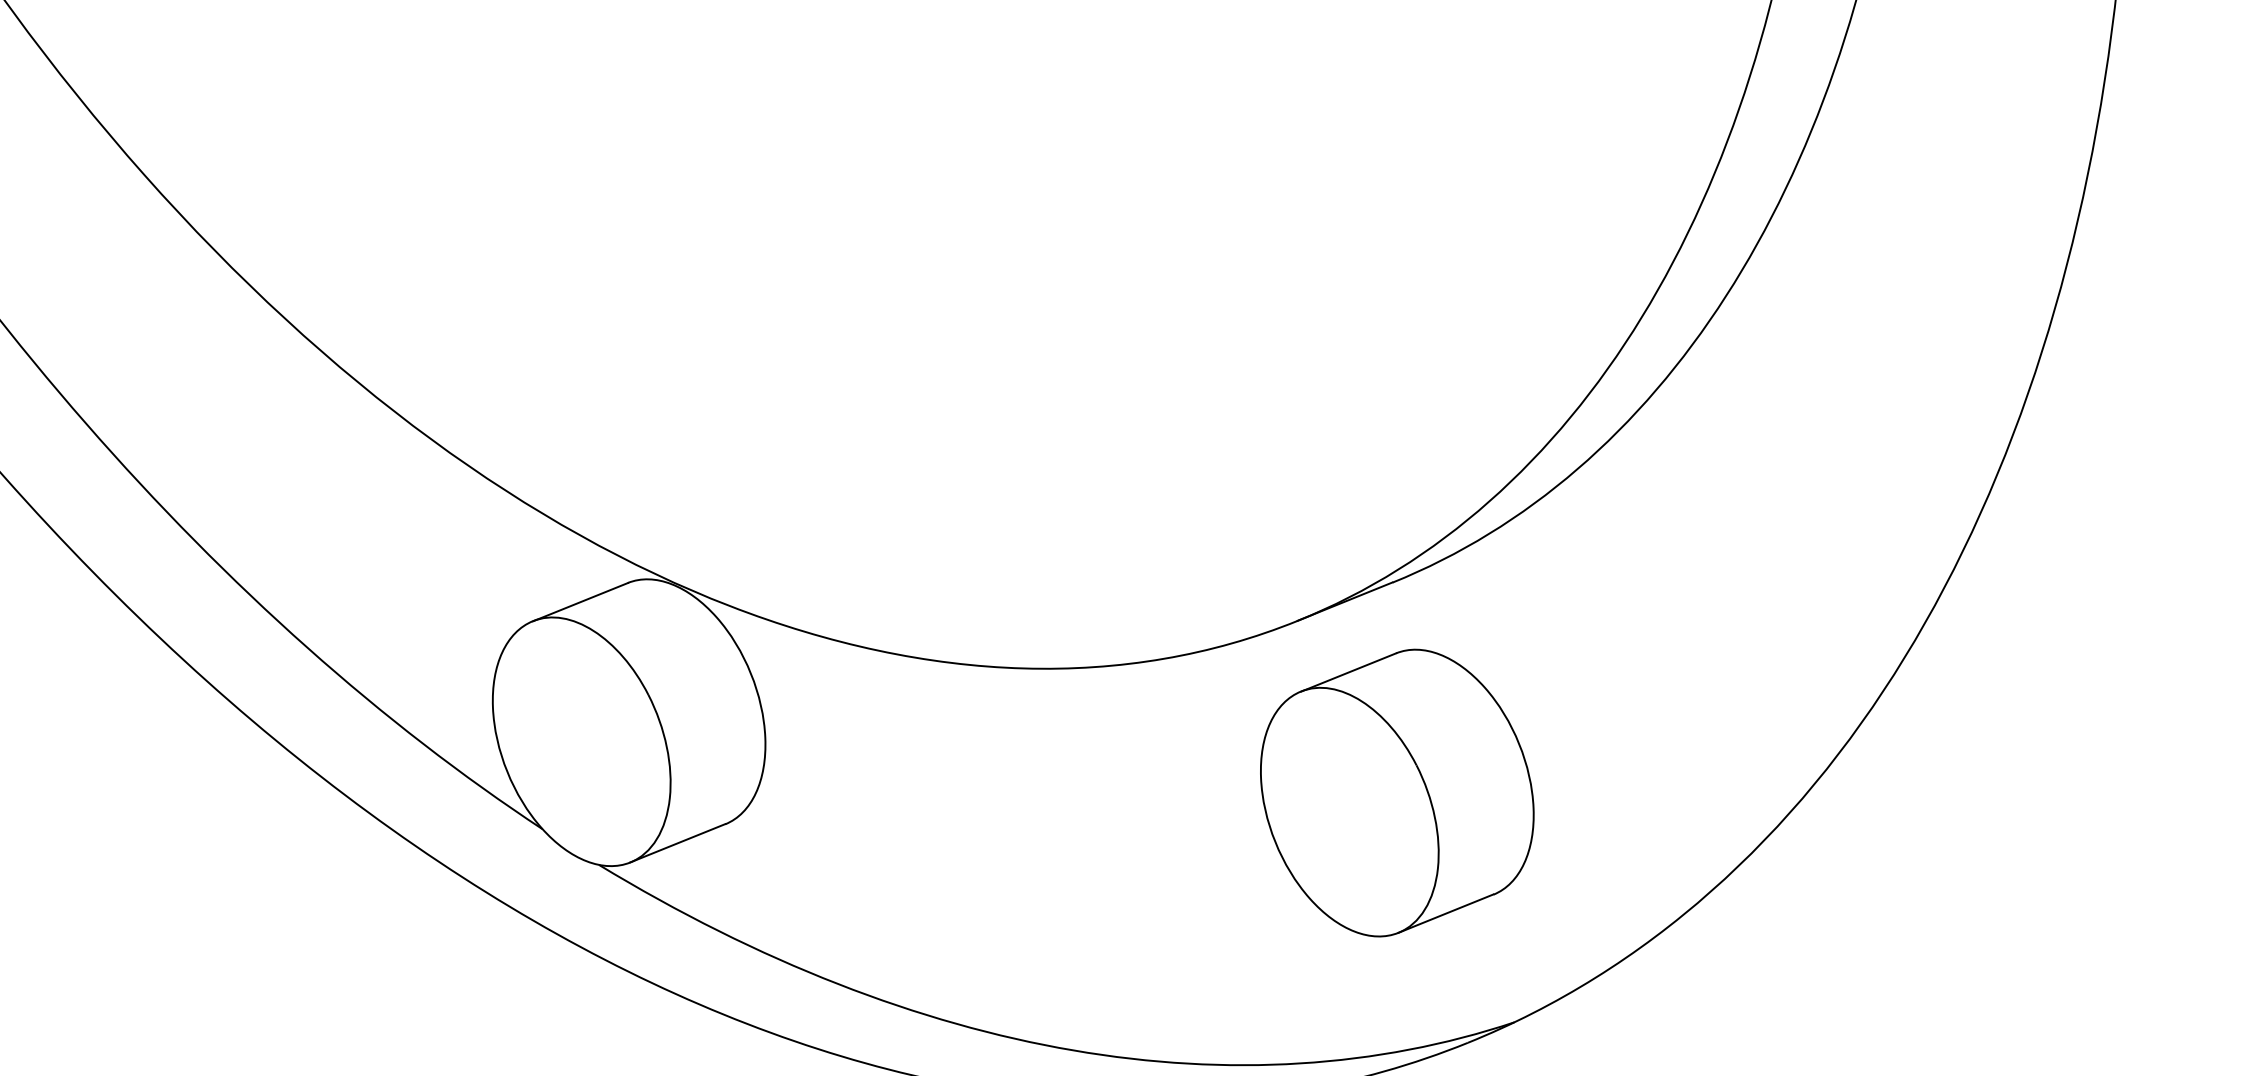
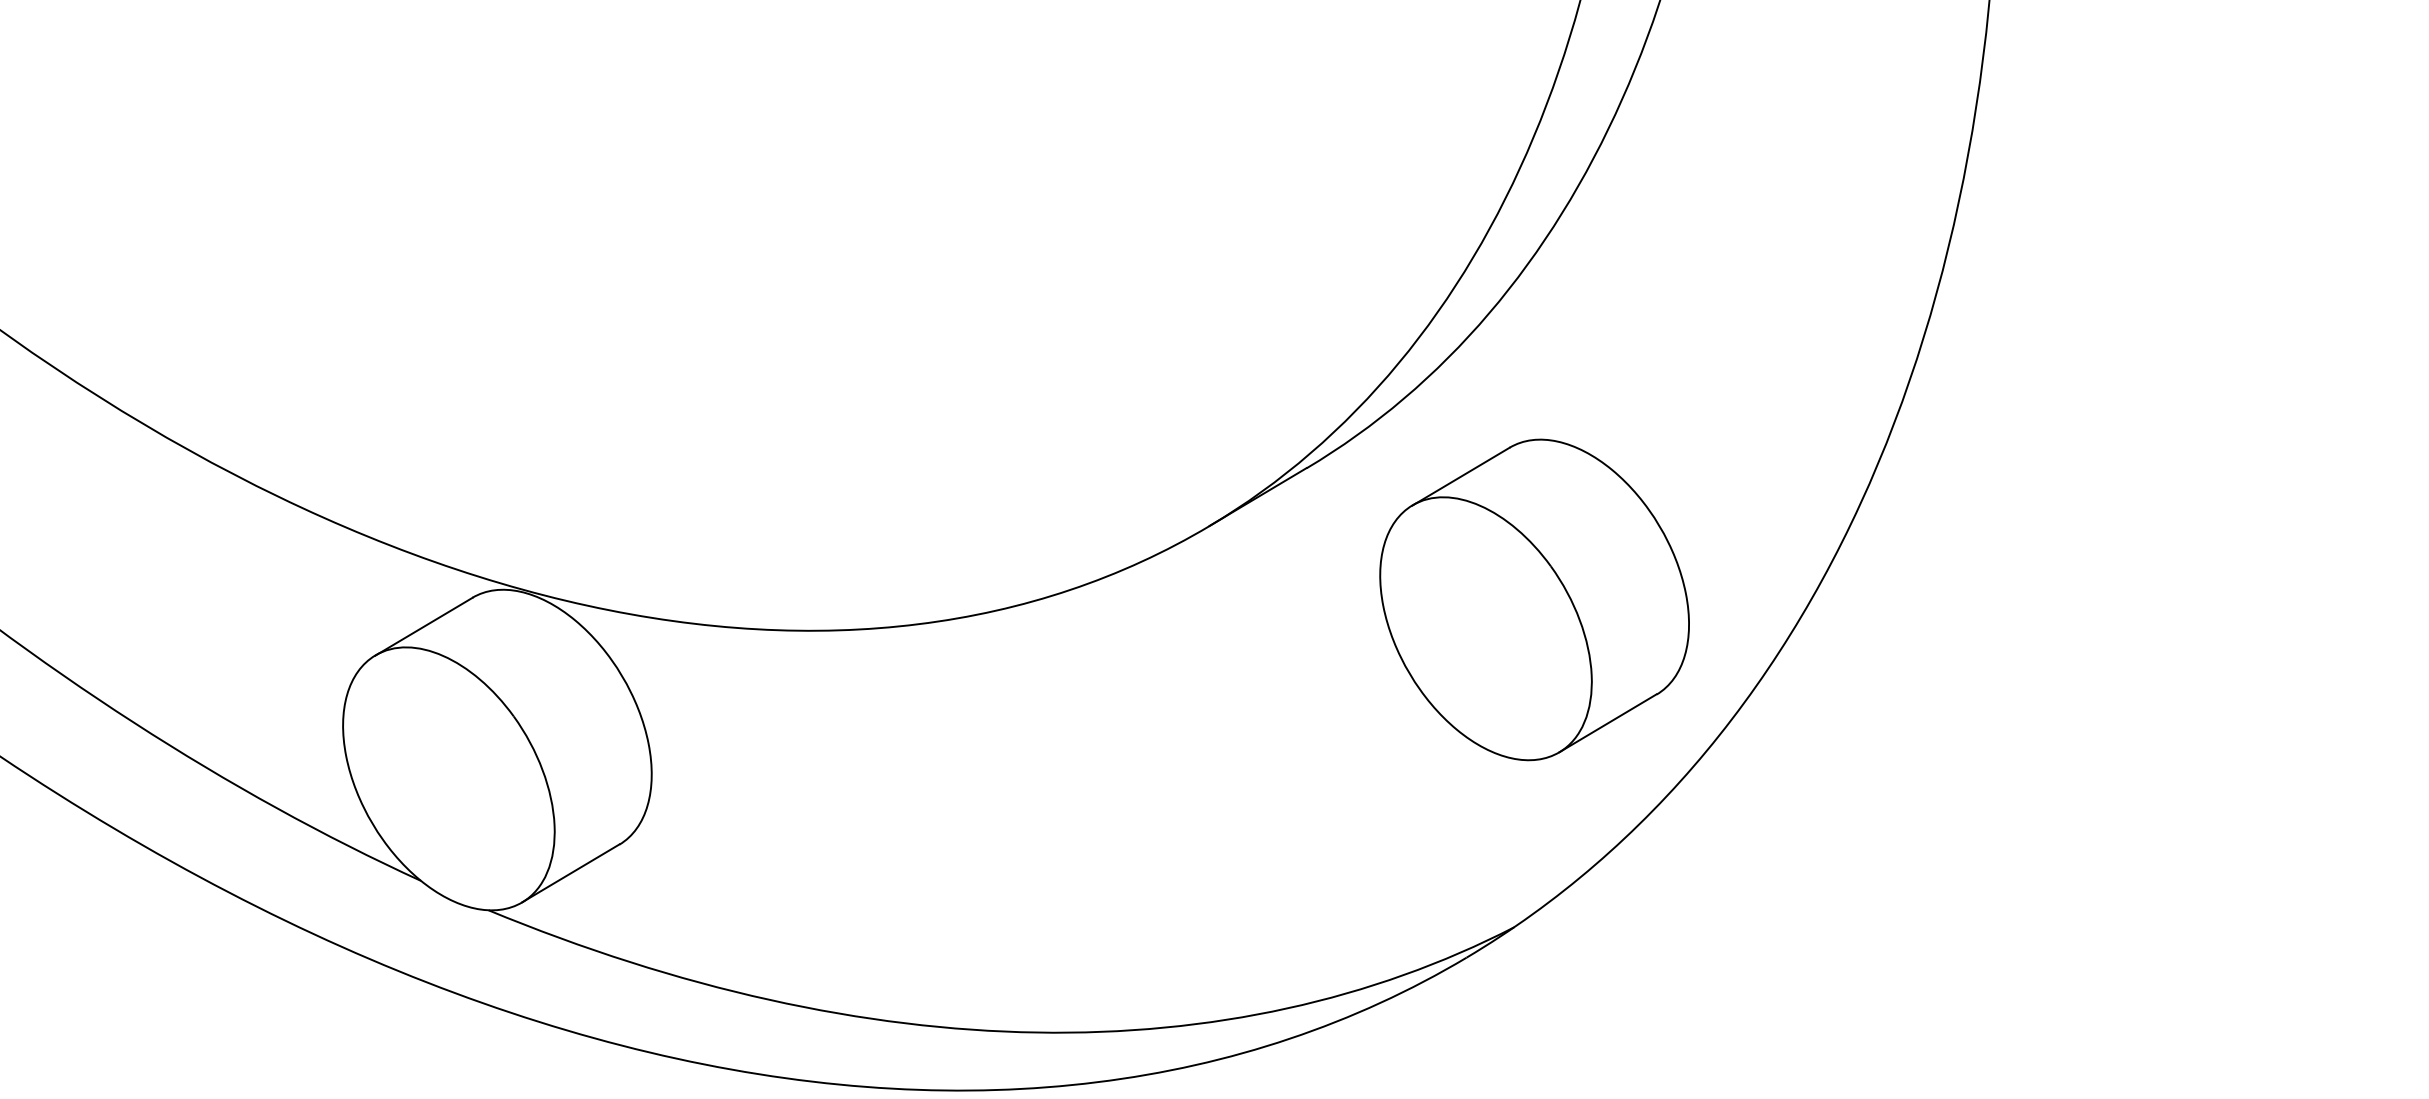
part: (1397, 792) -> (1534, 599), moved

